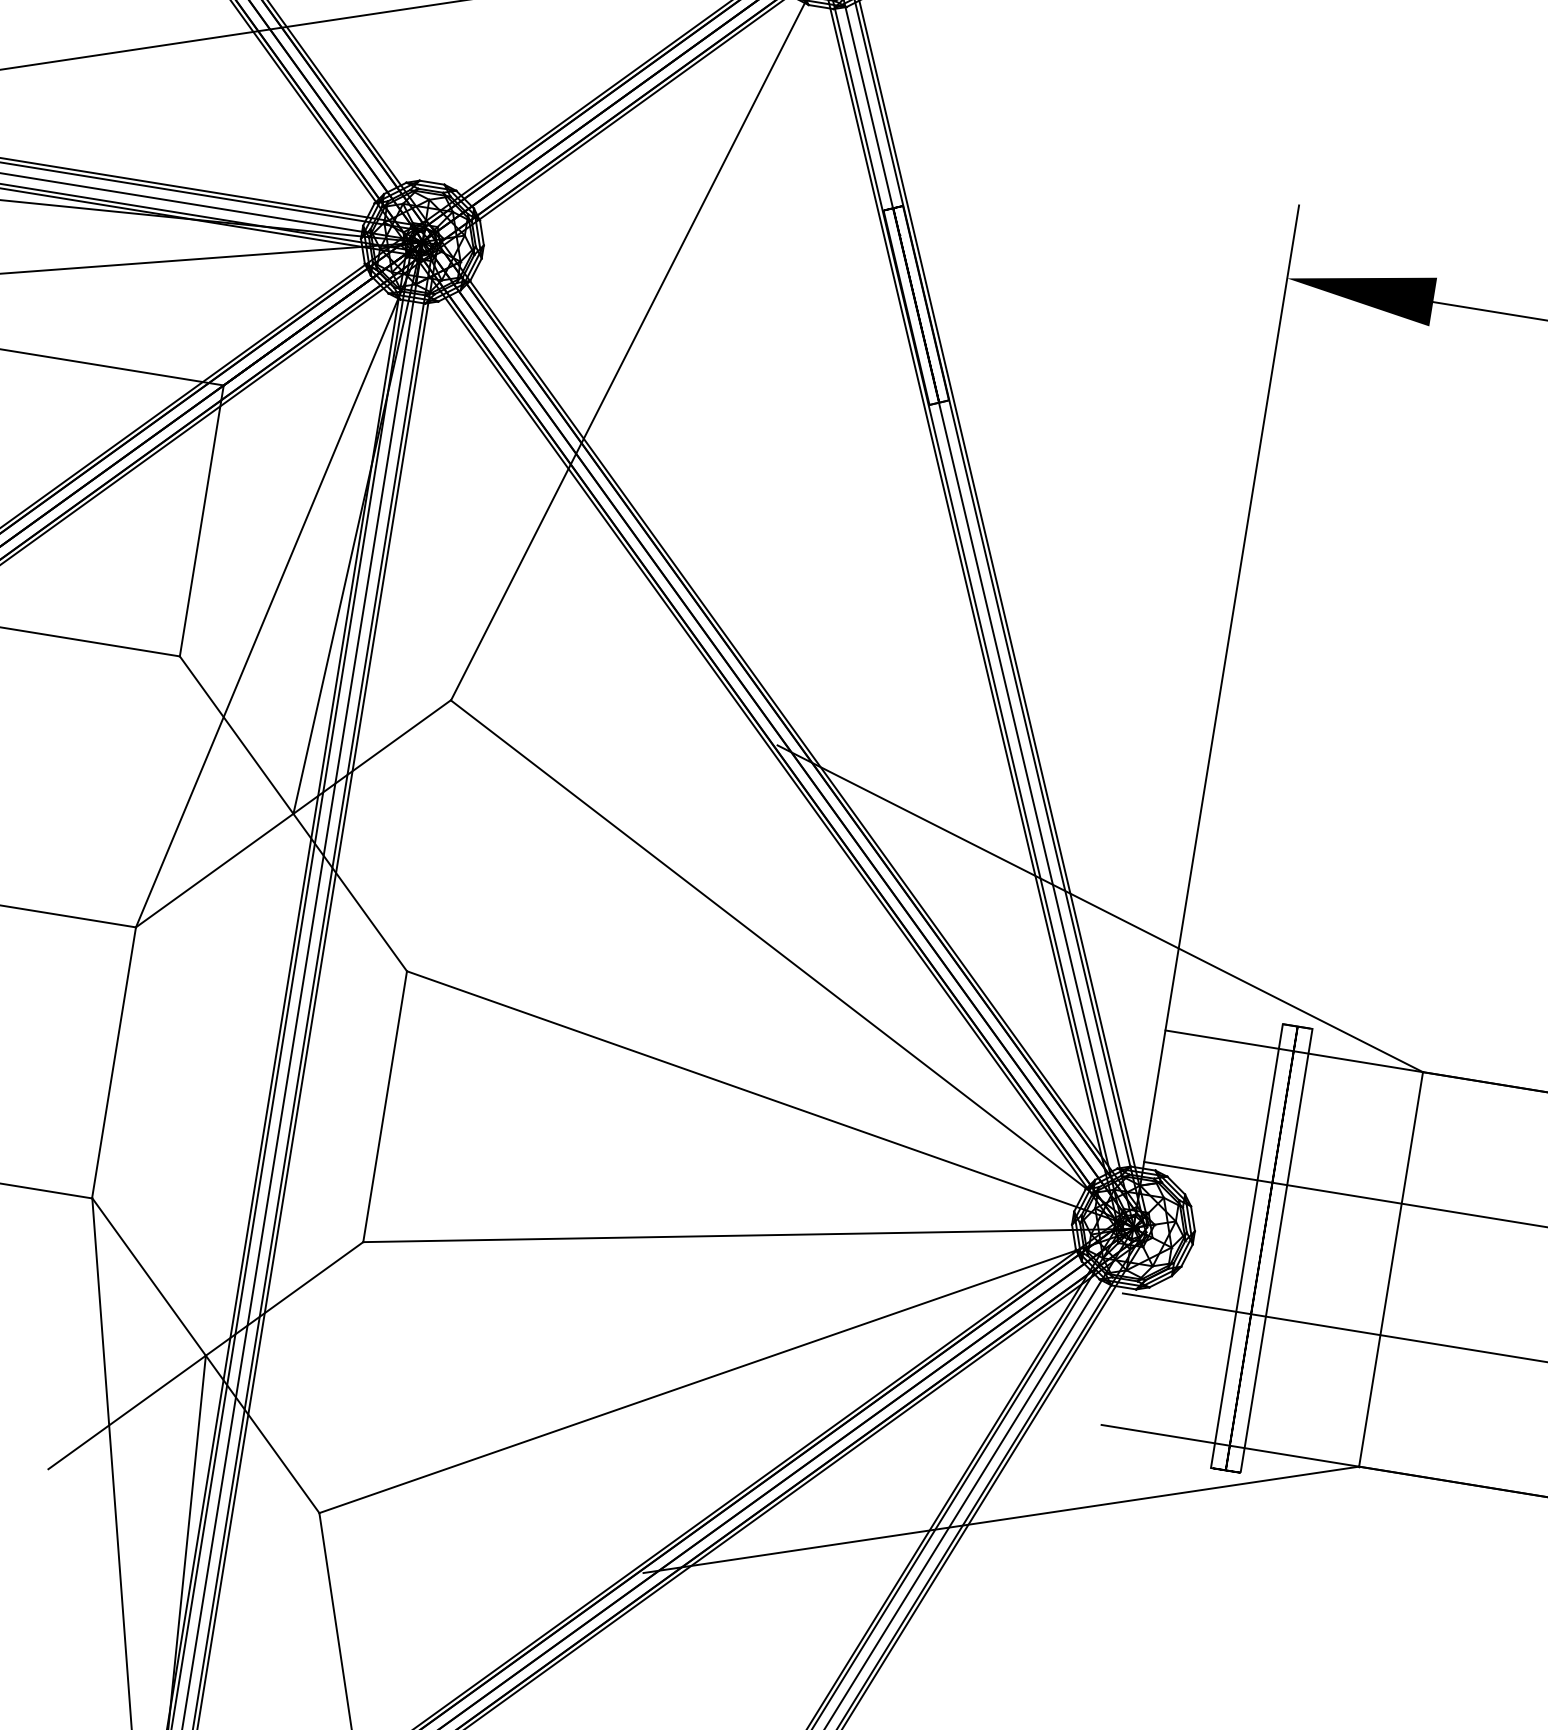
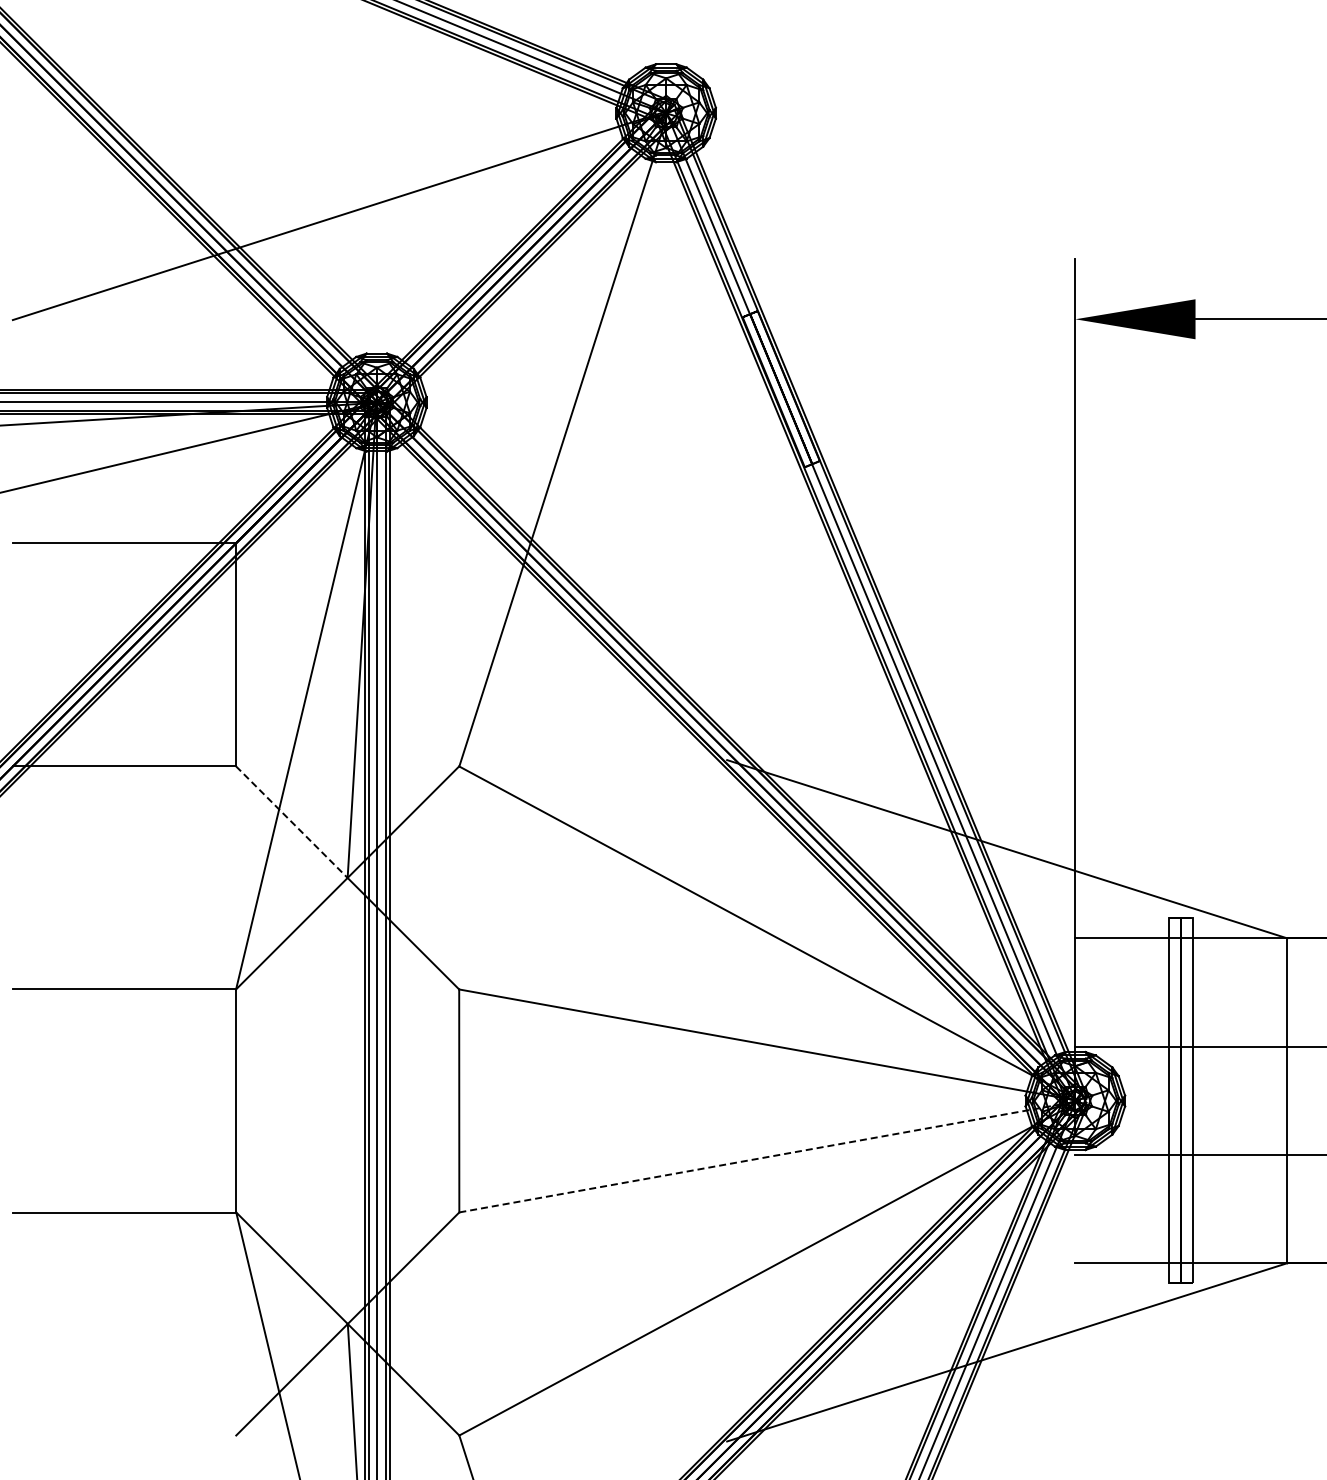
line: (236, 735) -> (291, 822), solid -> dashed
line: (752, 1235) -> (770, 1156), solid -> dashed

